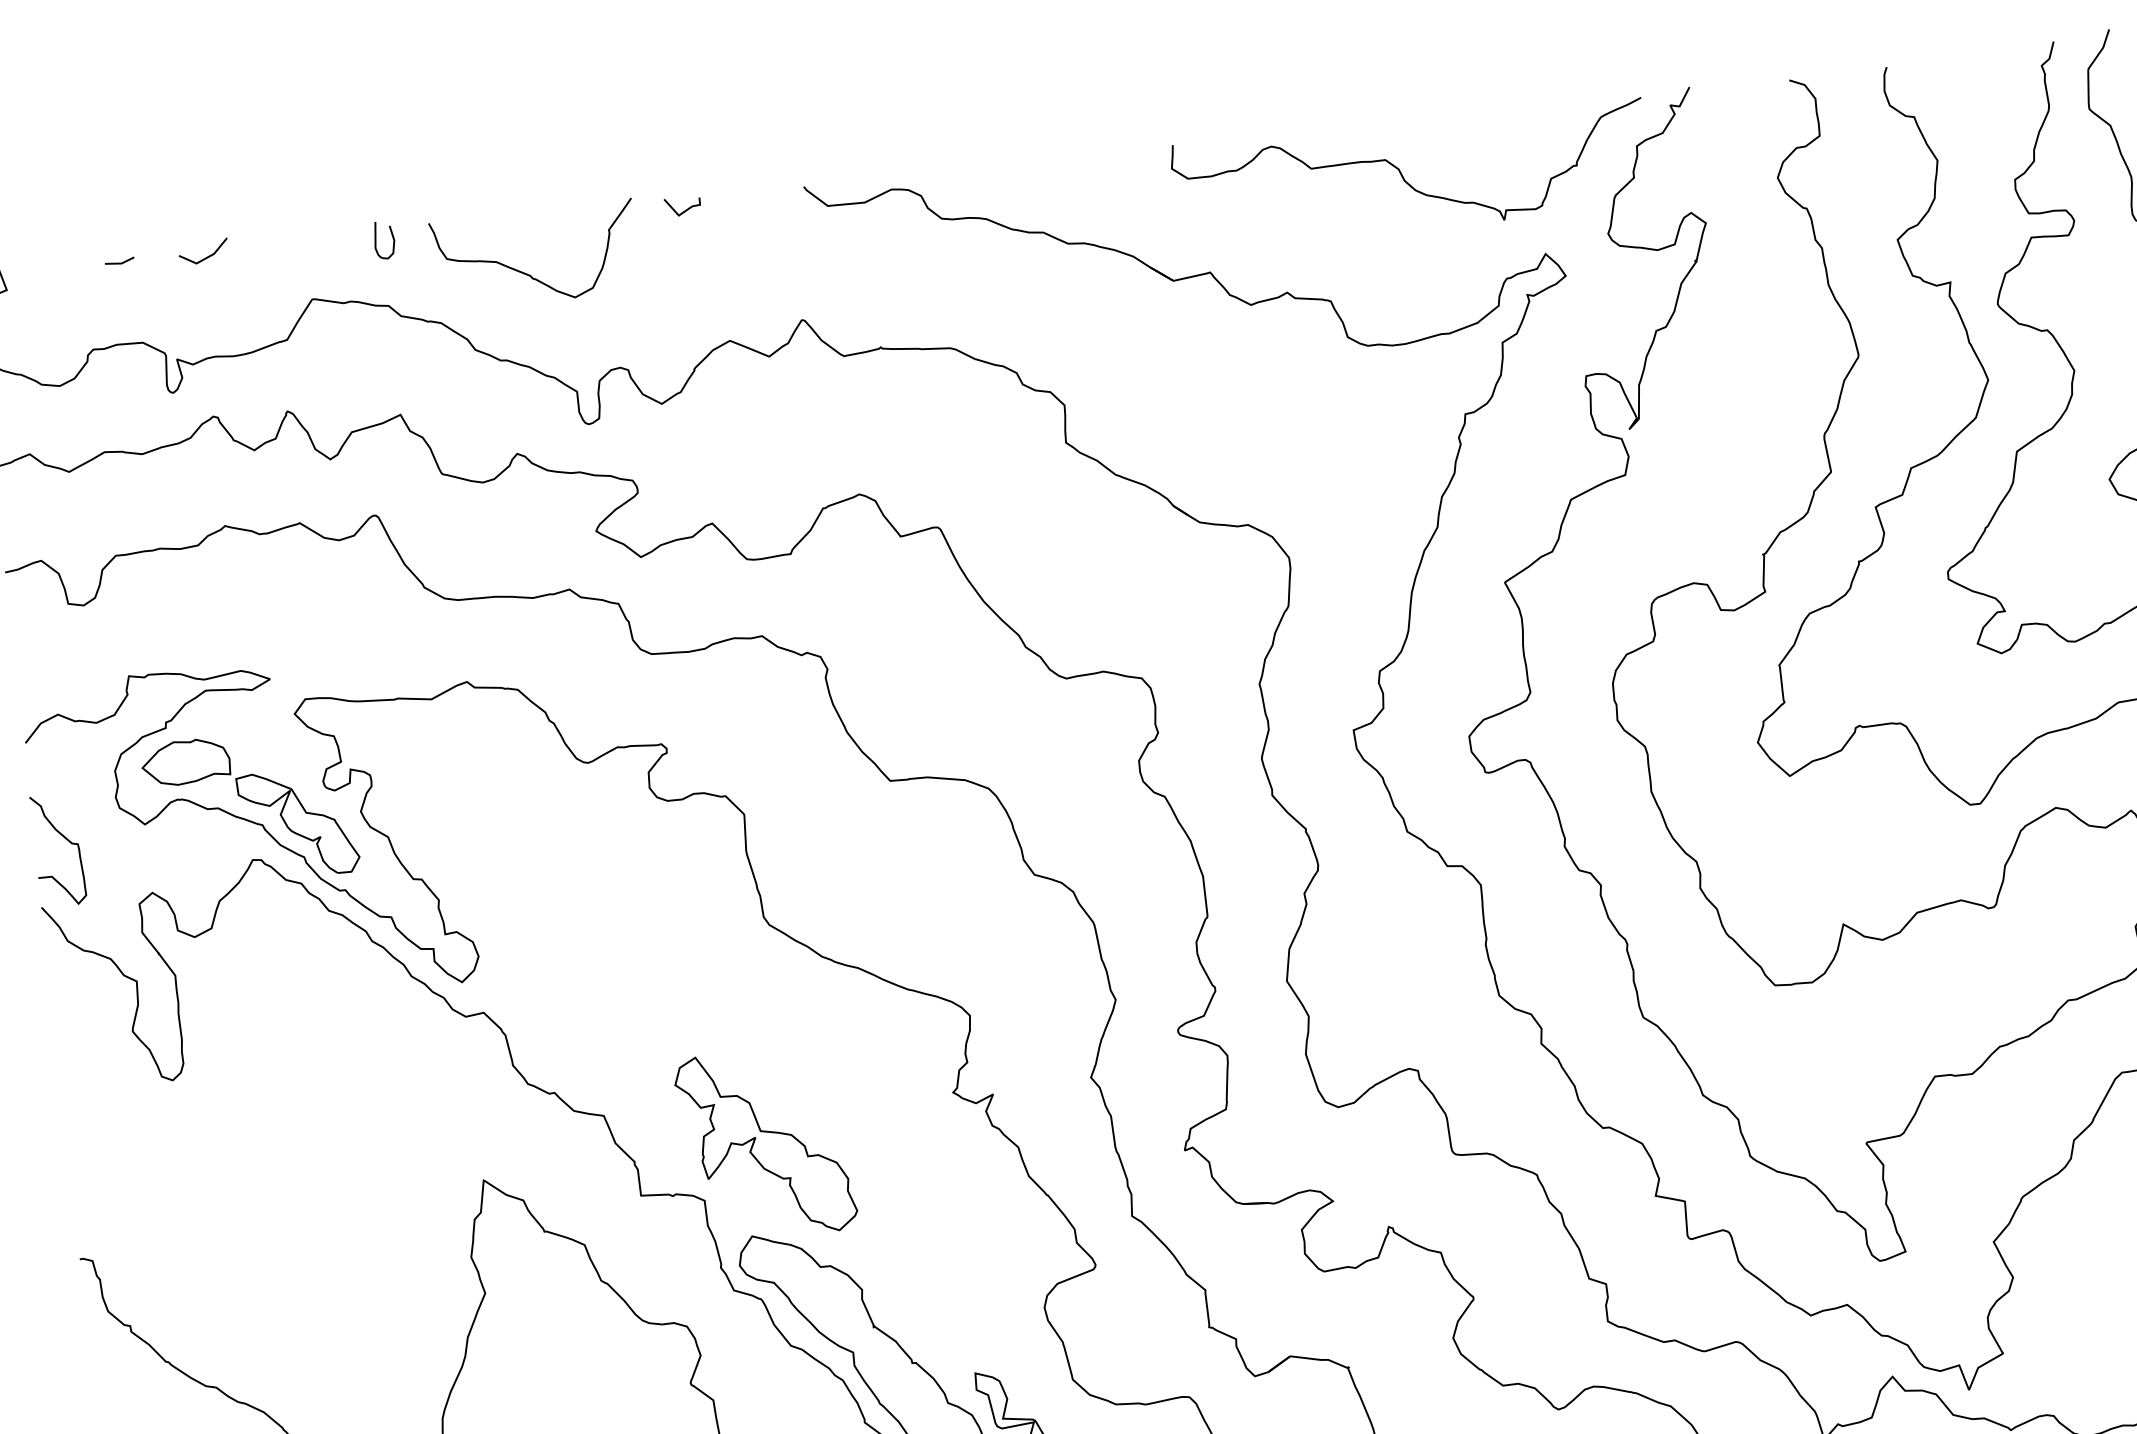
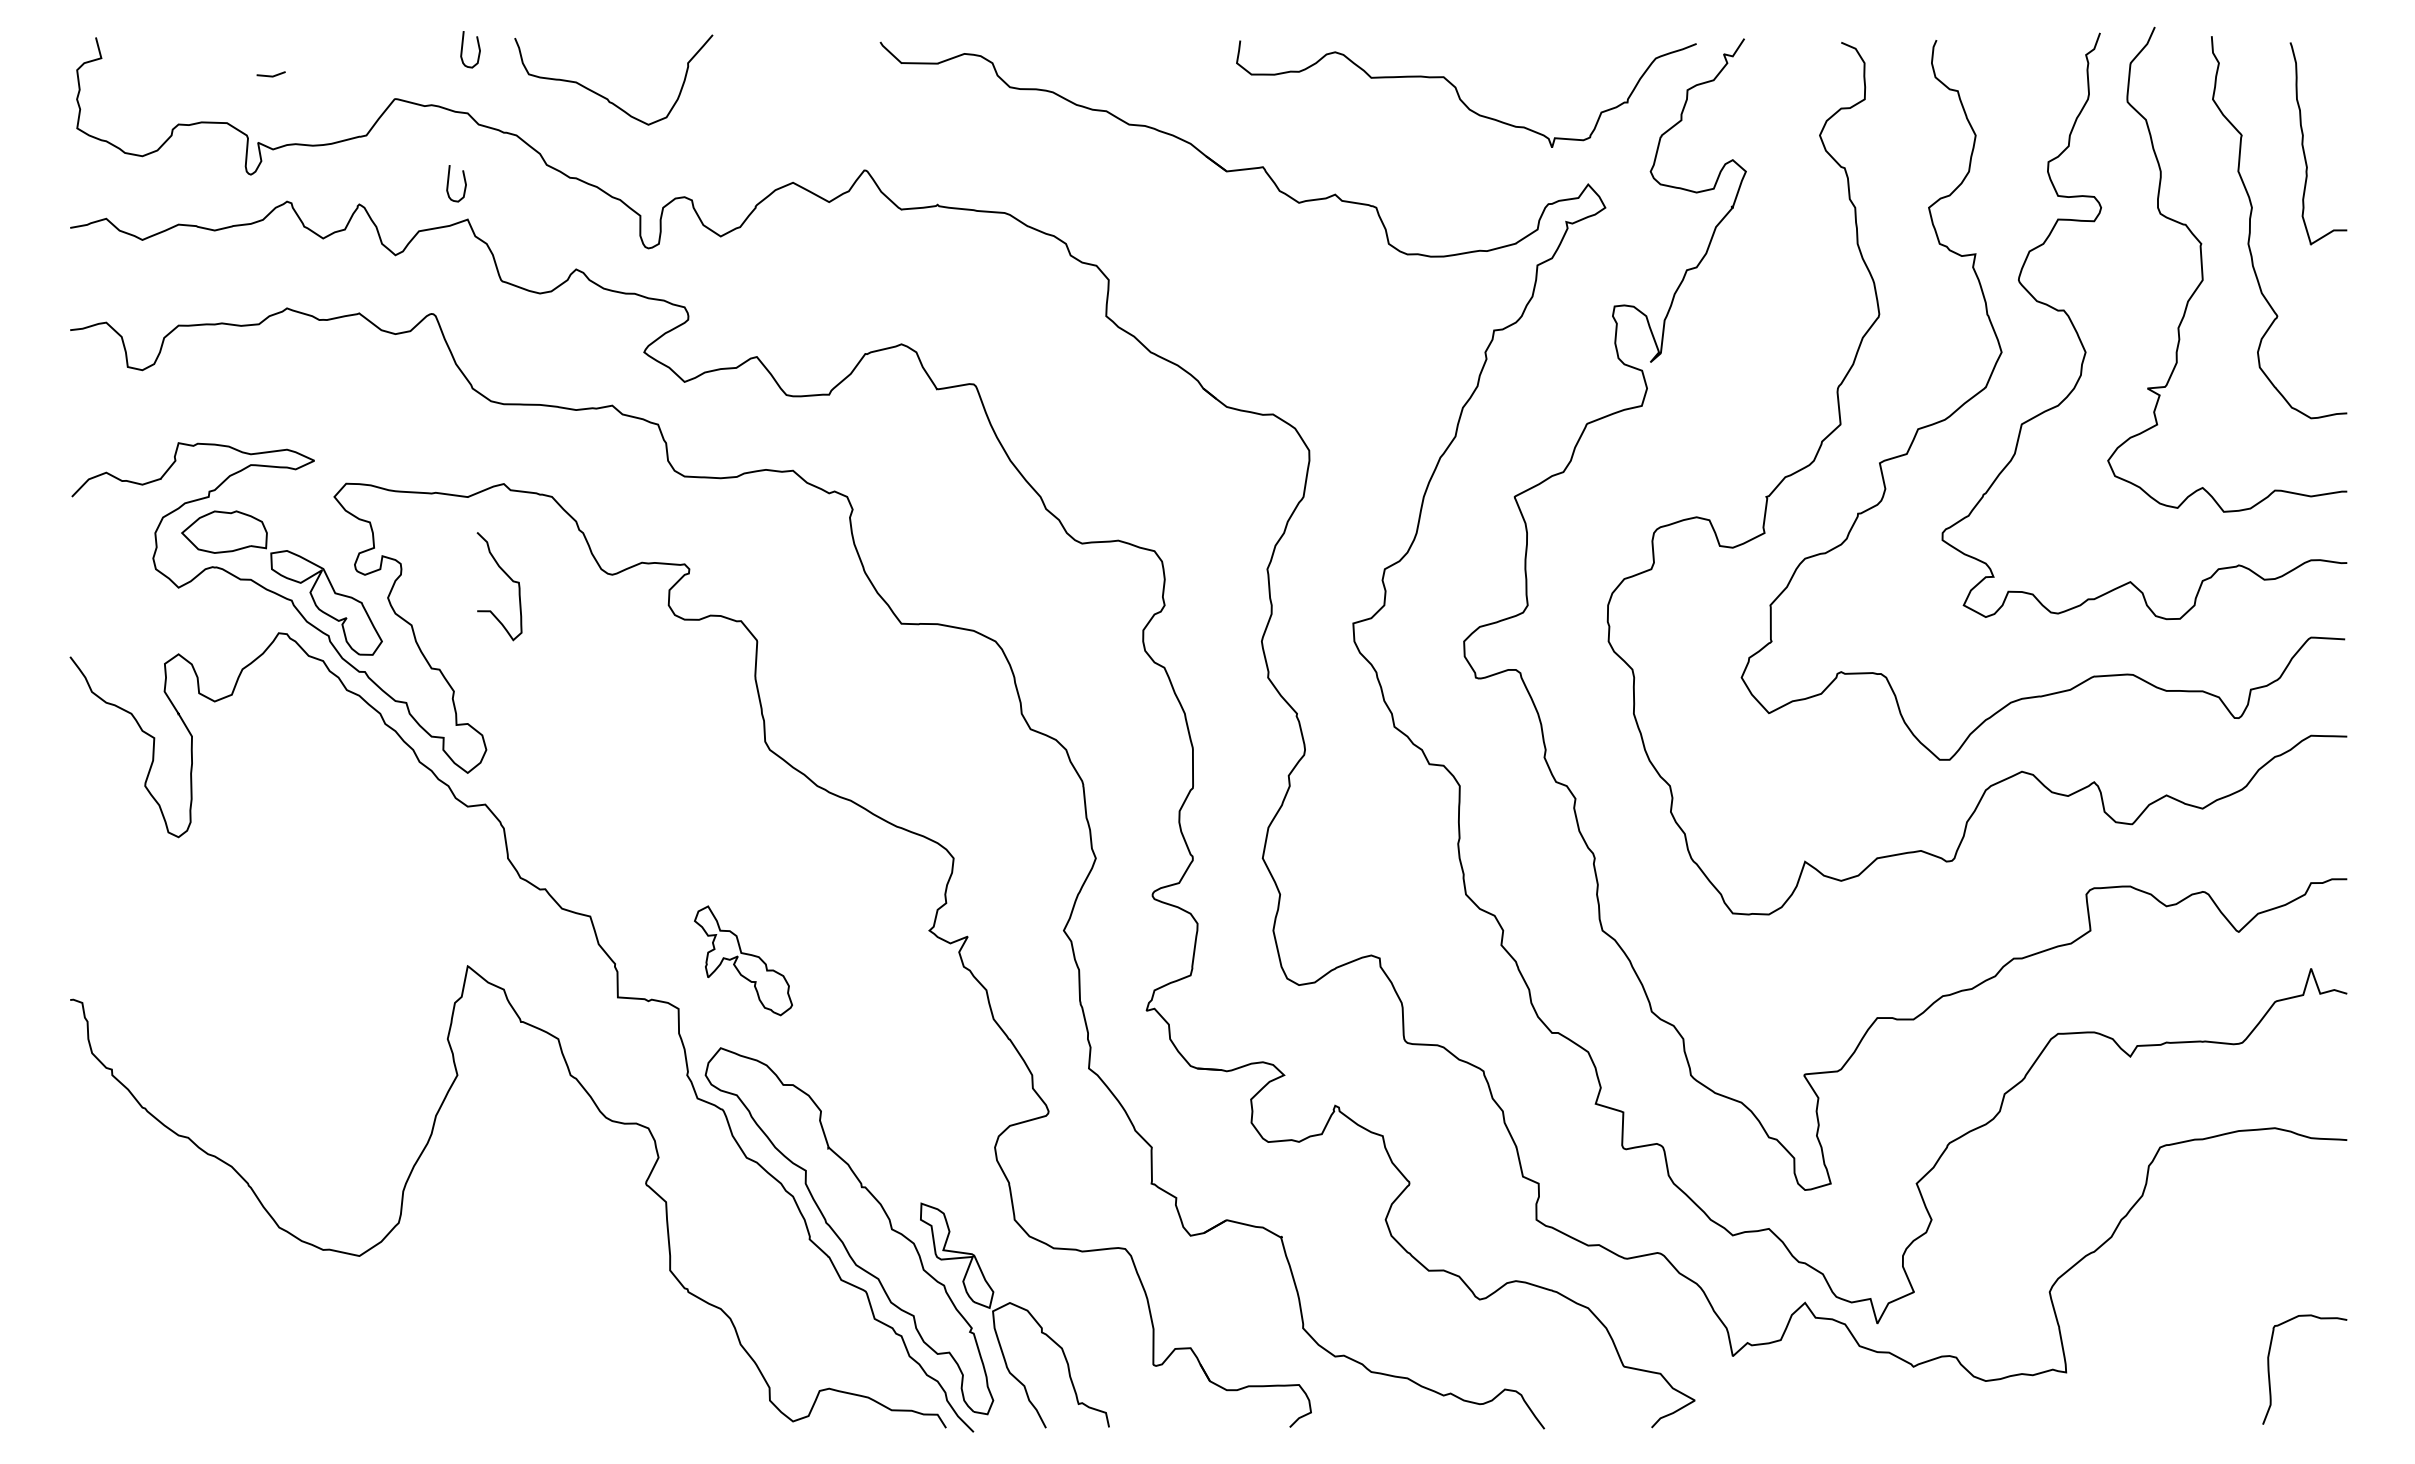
line: (684, 210) -> (762, 52), removed
line: (204, 257) -> (295, 47), removed
line: (119, 262) -> (270, 75), moved
curve: (377, 376) -> (449, 180), added
curve: (66, 840) -> (508, 577), moved
part: (765, 1143) -> (743, 960), size x0.6

